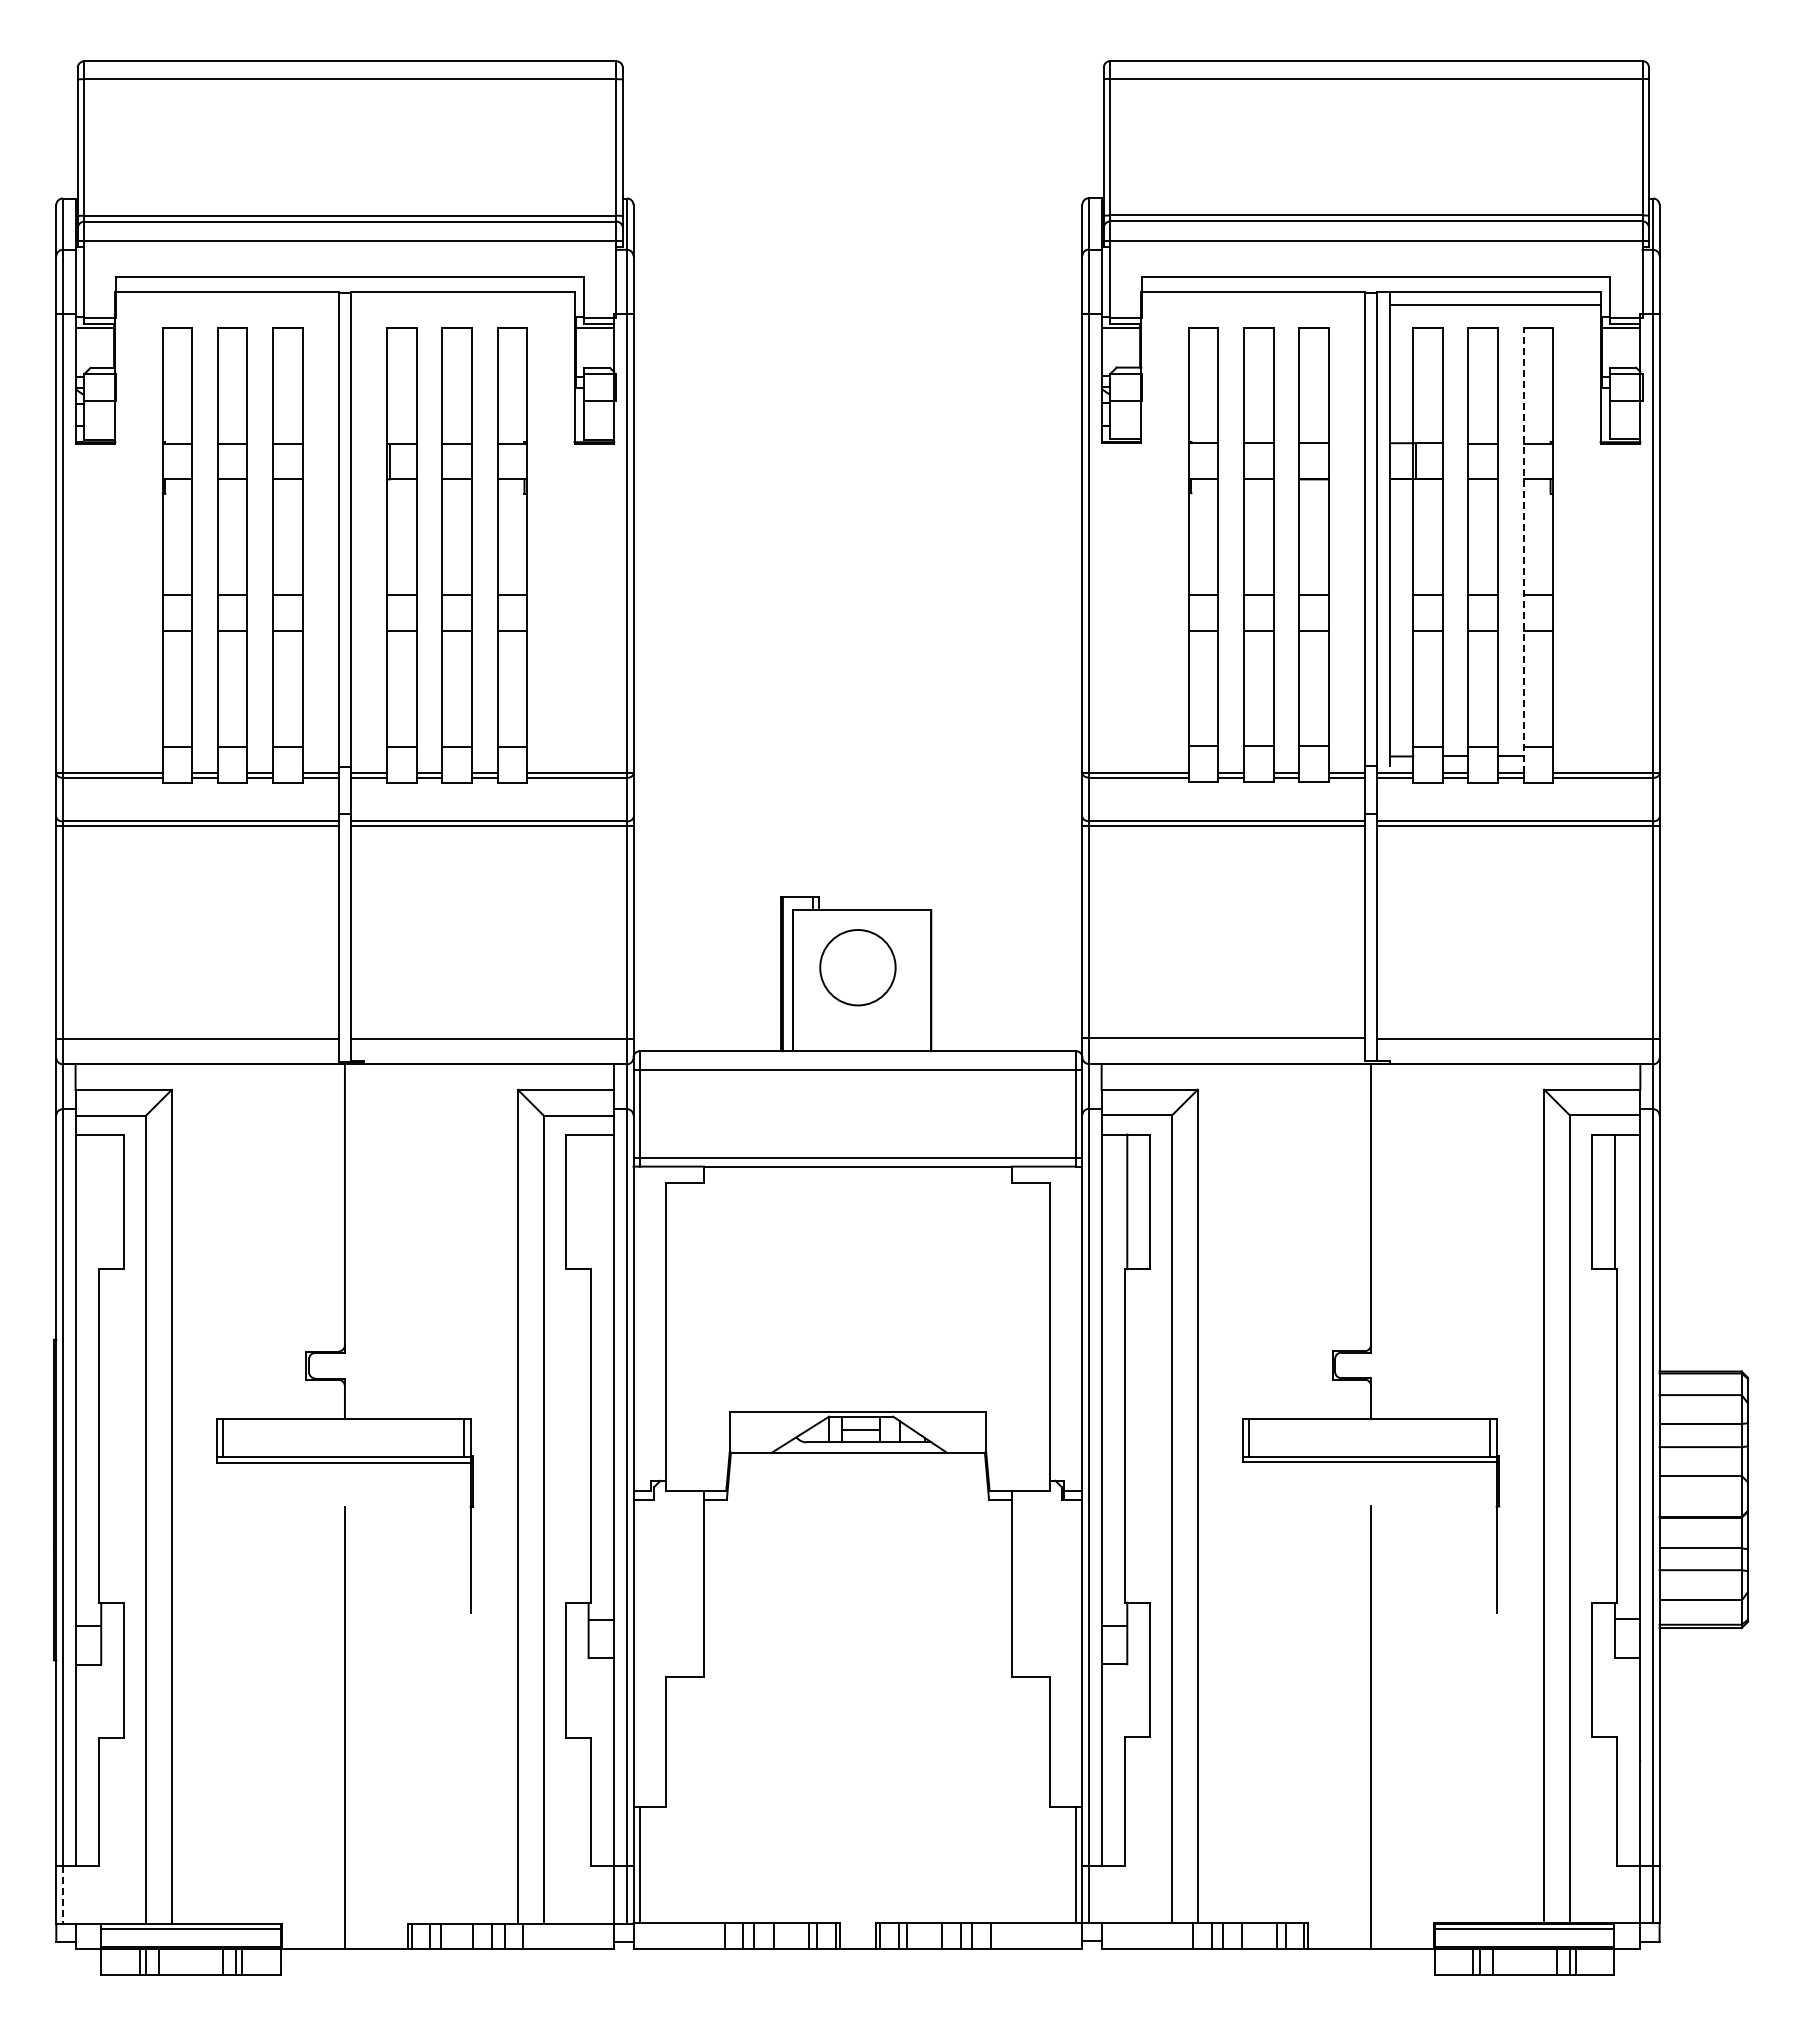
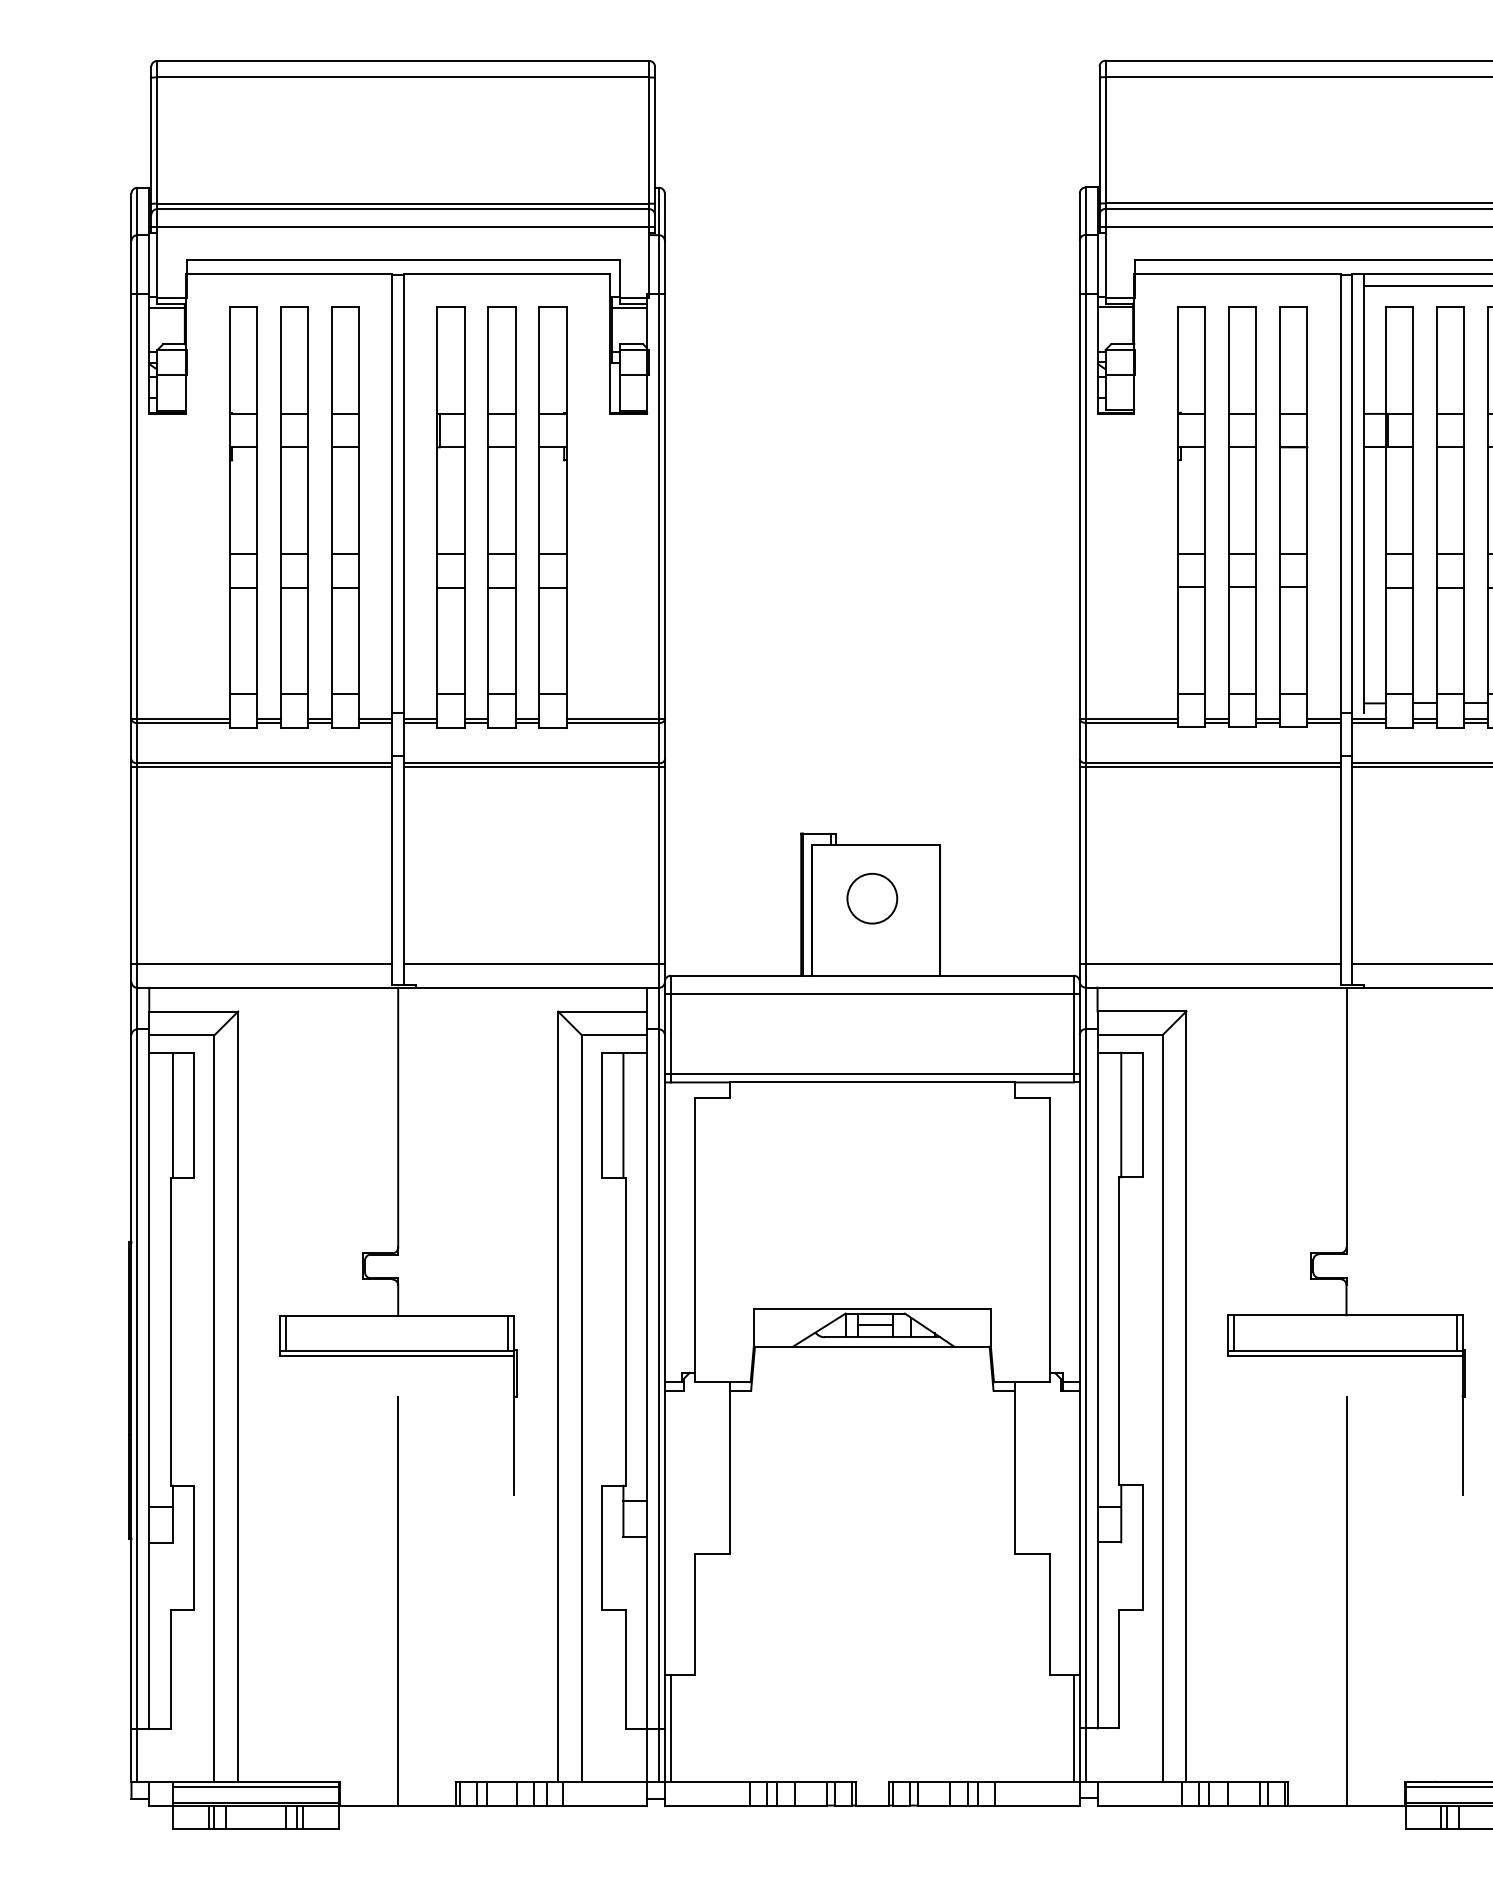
line: (1523, 550) -> (1487, 513), dashed -> solid
circle: (857, 967) -> (871, 898), size x0.71
line: (101, 1201) -> (173, 1114), added
line: (588, 1201) -> (623, 1114), added
line: (62, 1894) -> (137, 1755), dashed -> solid

